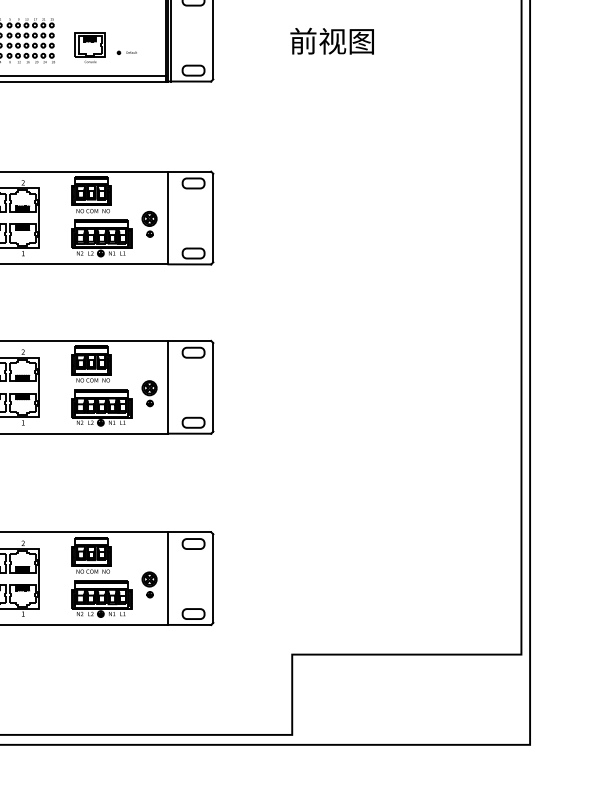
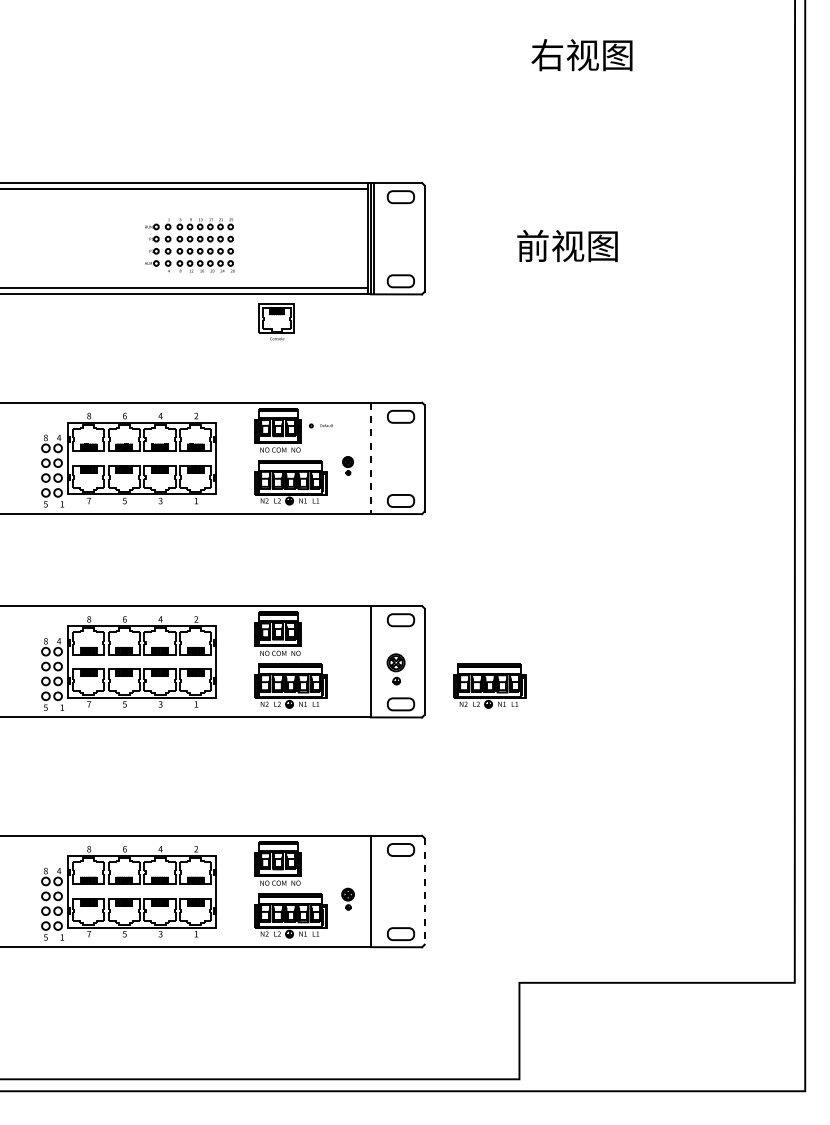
part: (89, 47) -> (276, 321), moved
part: (126, 52) -> (320, 425), moved
line: (168, 218) -> (370, 458), solid -> dashed
part: (149, 223) -> (347, 465), size x0.6
part: (149, 393) -> (395, 669), moved
part: (267, 407) -> (489, 685), added
line: (213, 579) -> (424, 892), solid -> dashed
part: (149, 585) -> (347, 899), size x0.7

